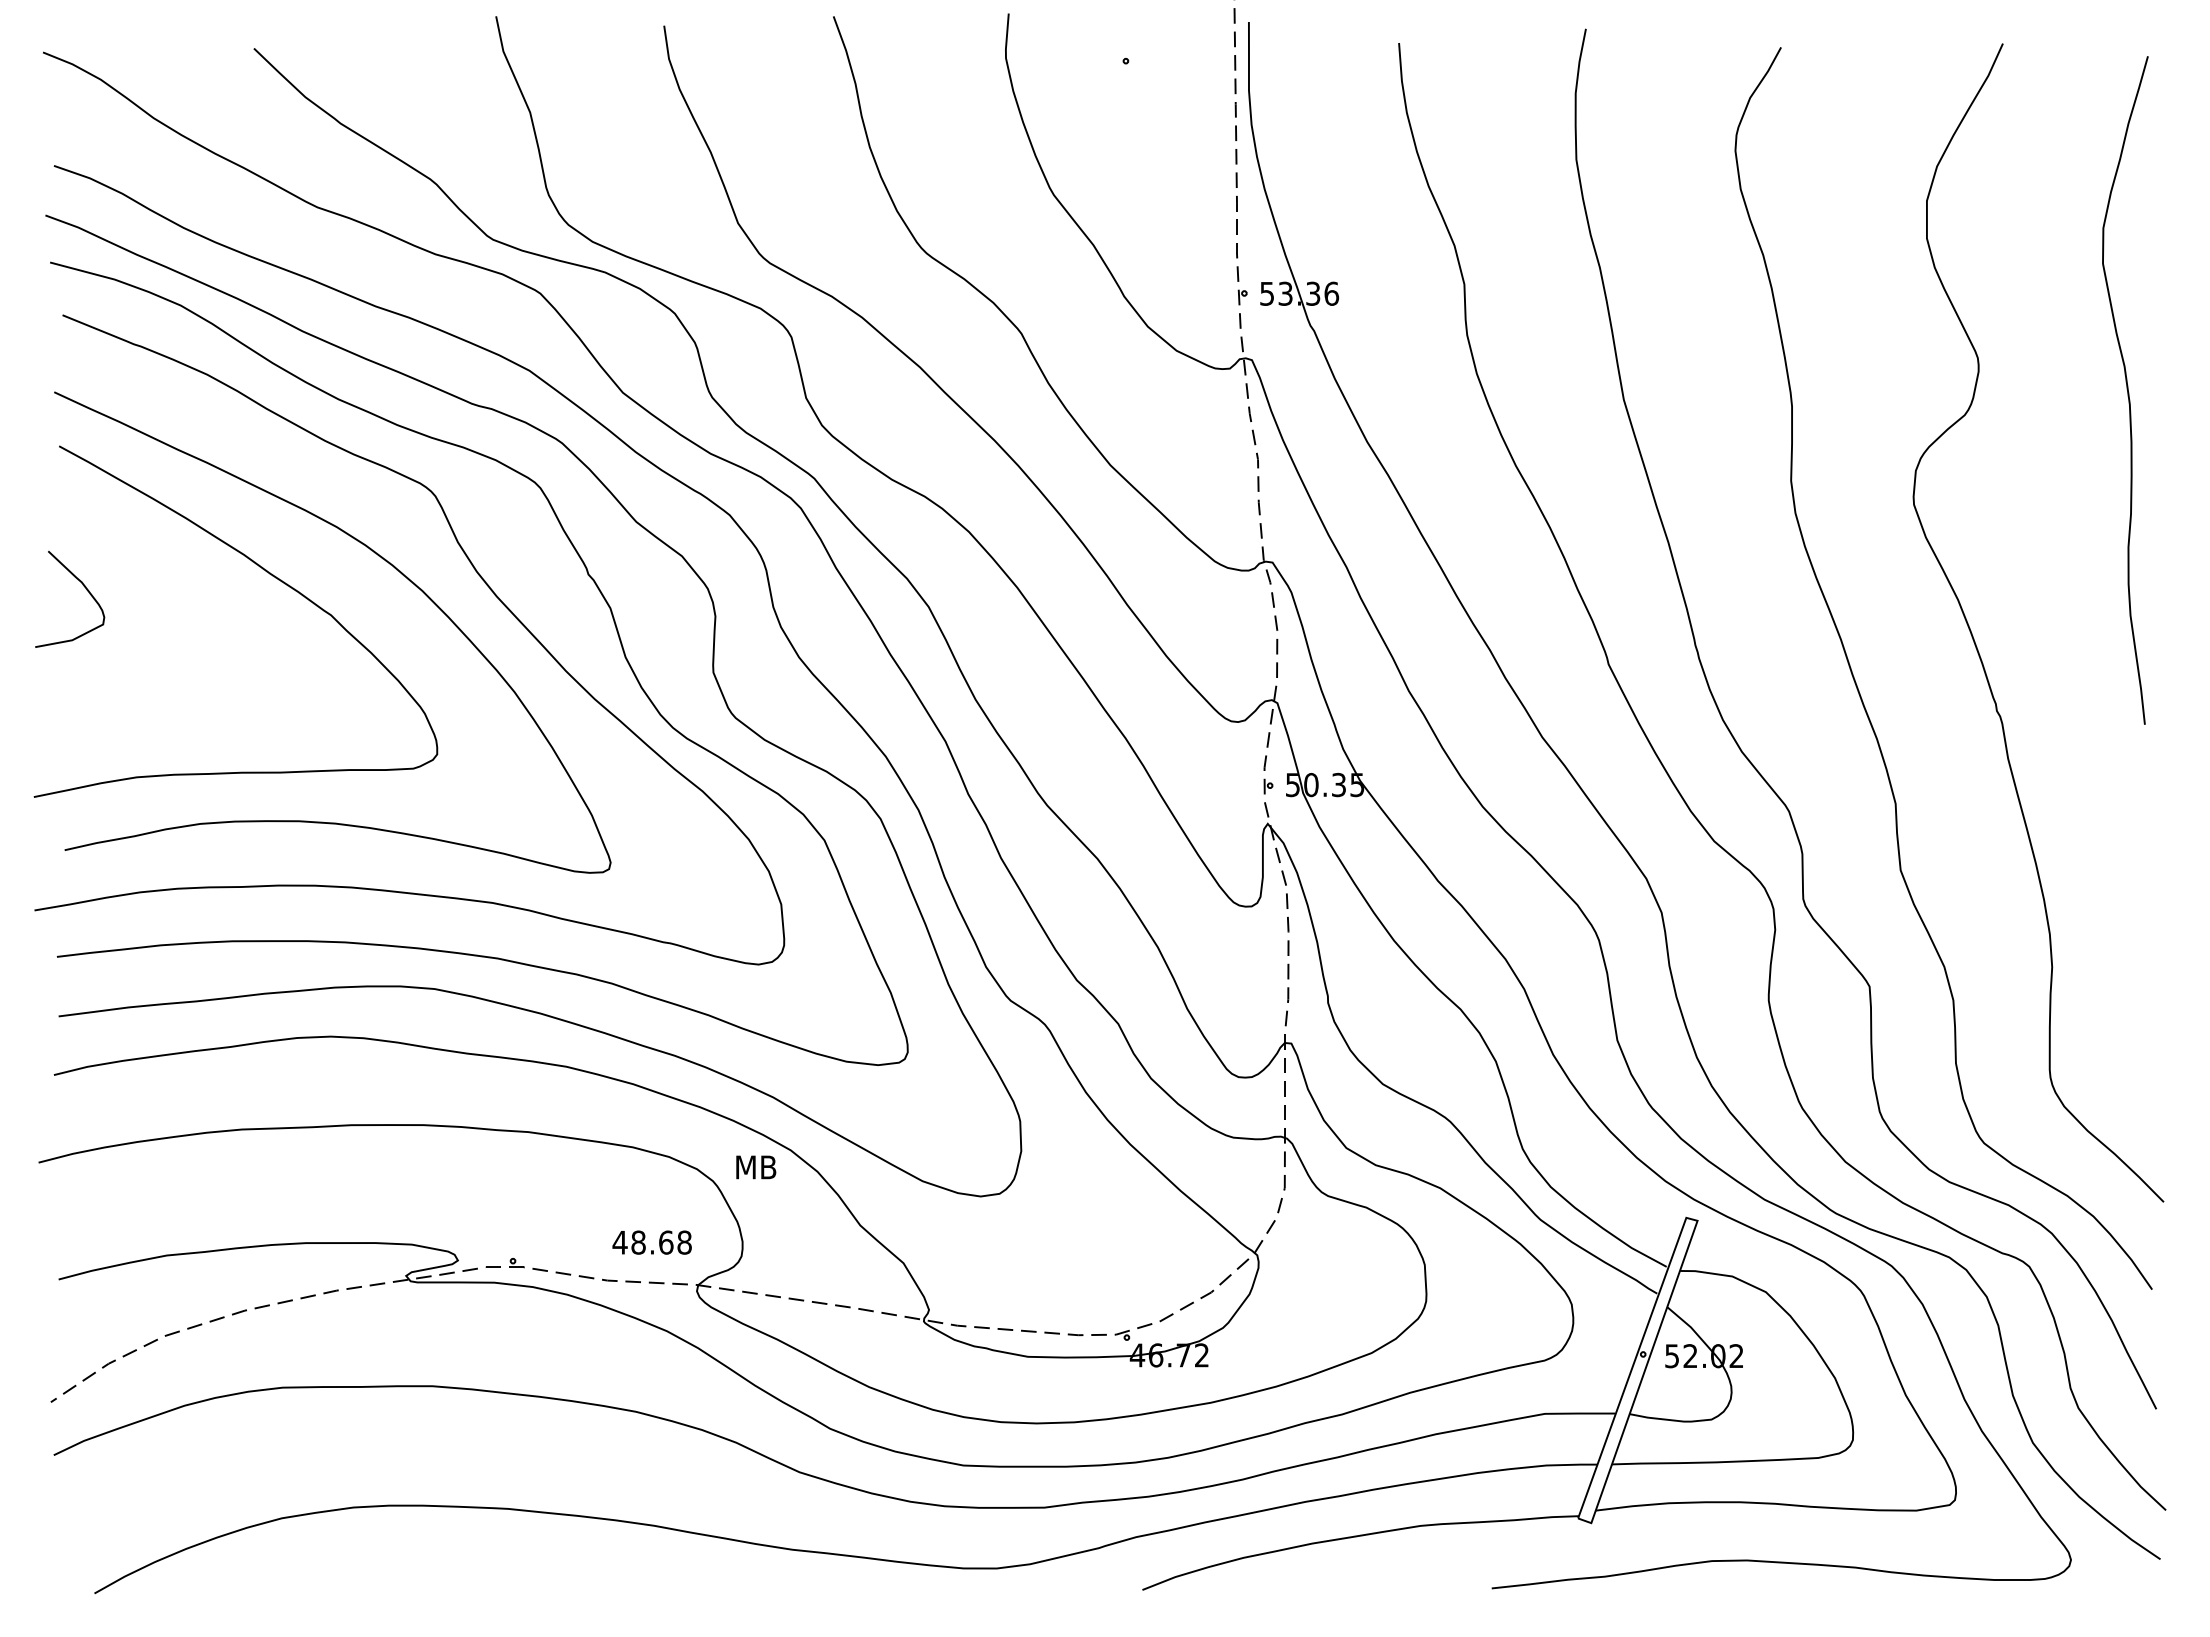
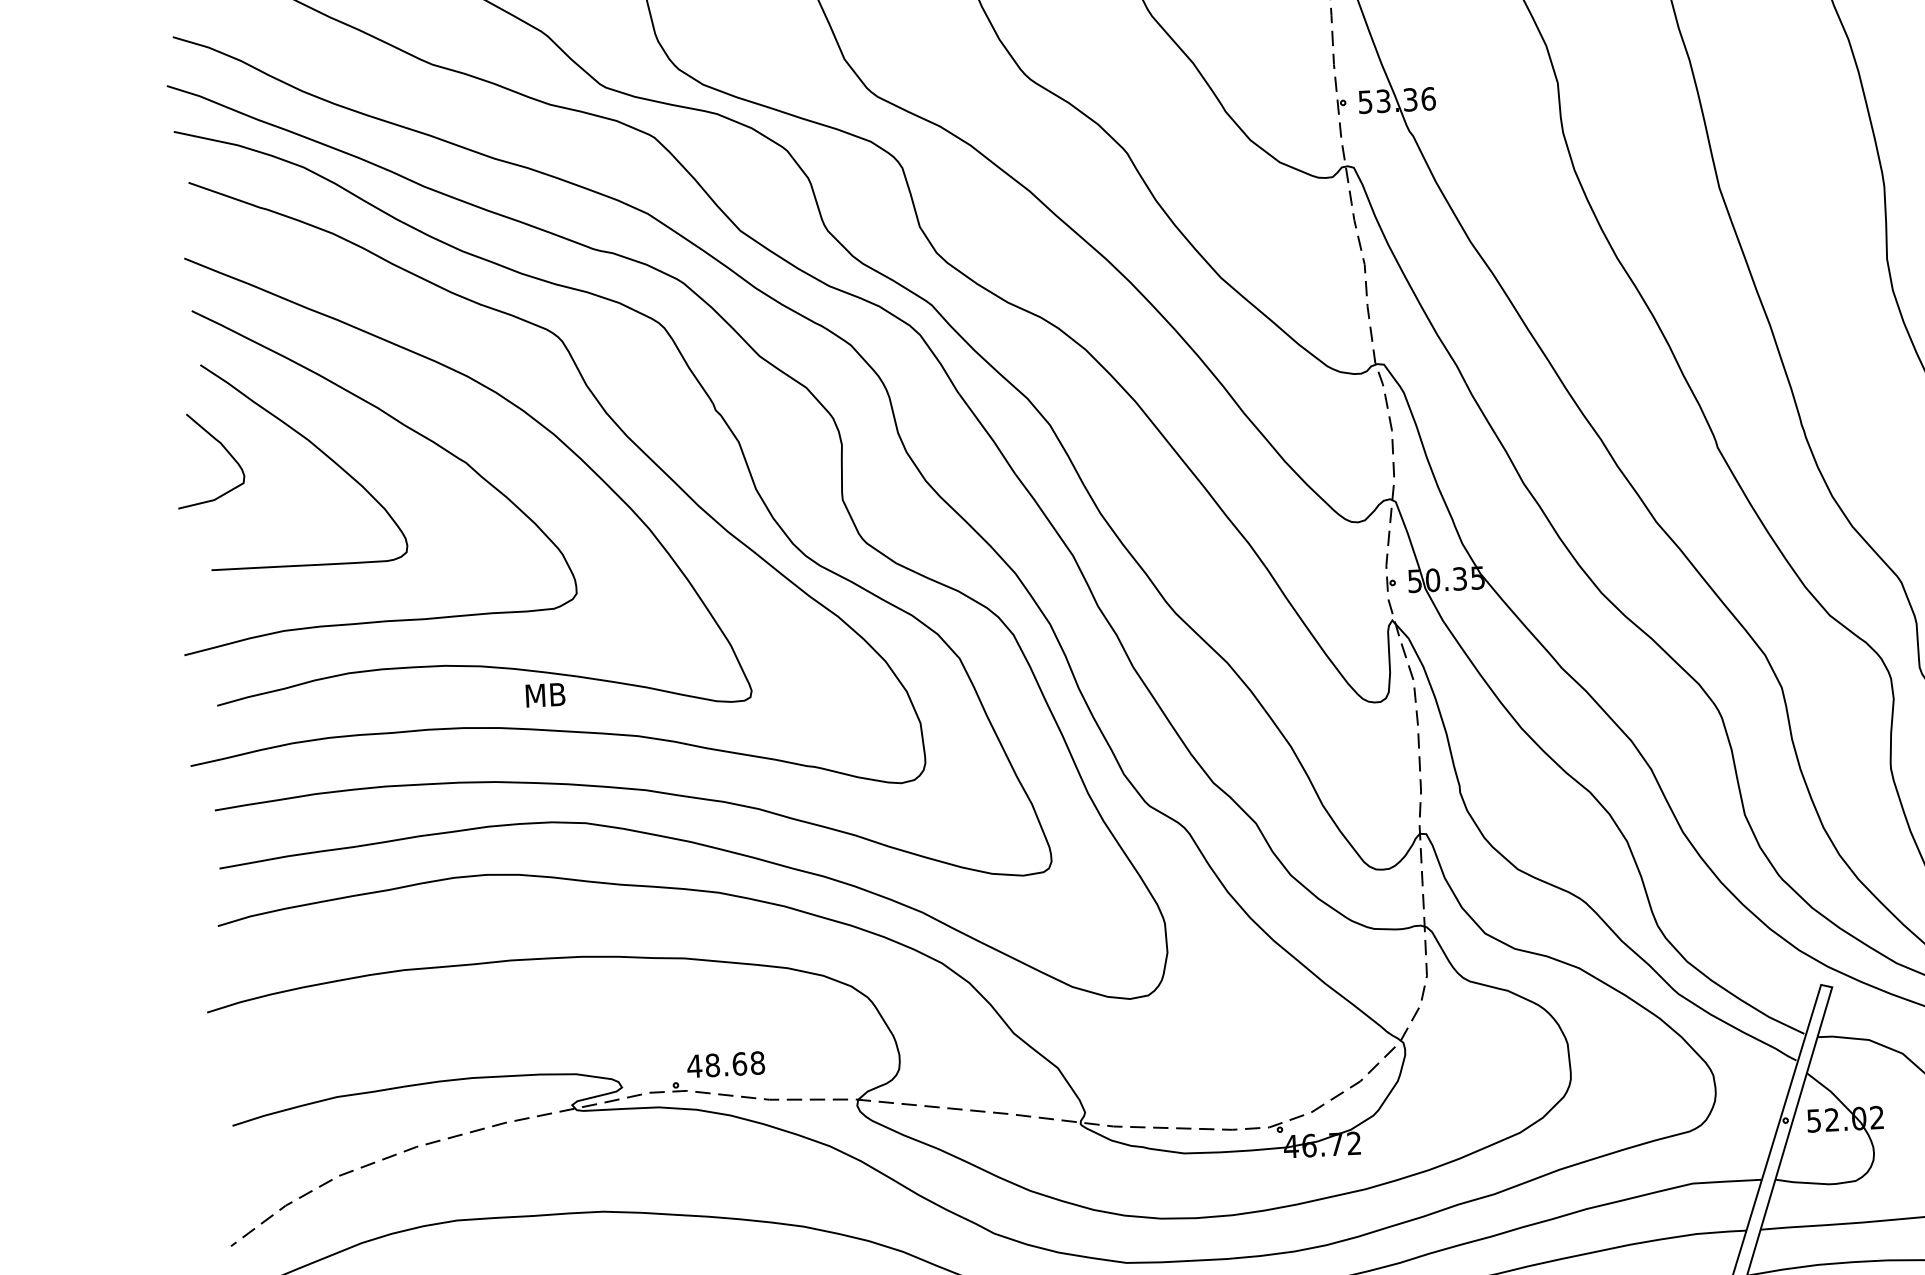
curve: (175, 589) -> (312, 445), added
text: (756, 1167) -> (545, 695), moved
text: (651, 1242) -> (725, 1064), moved

